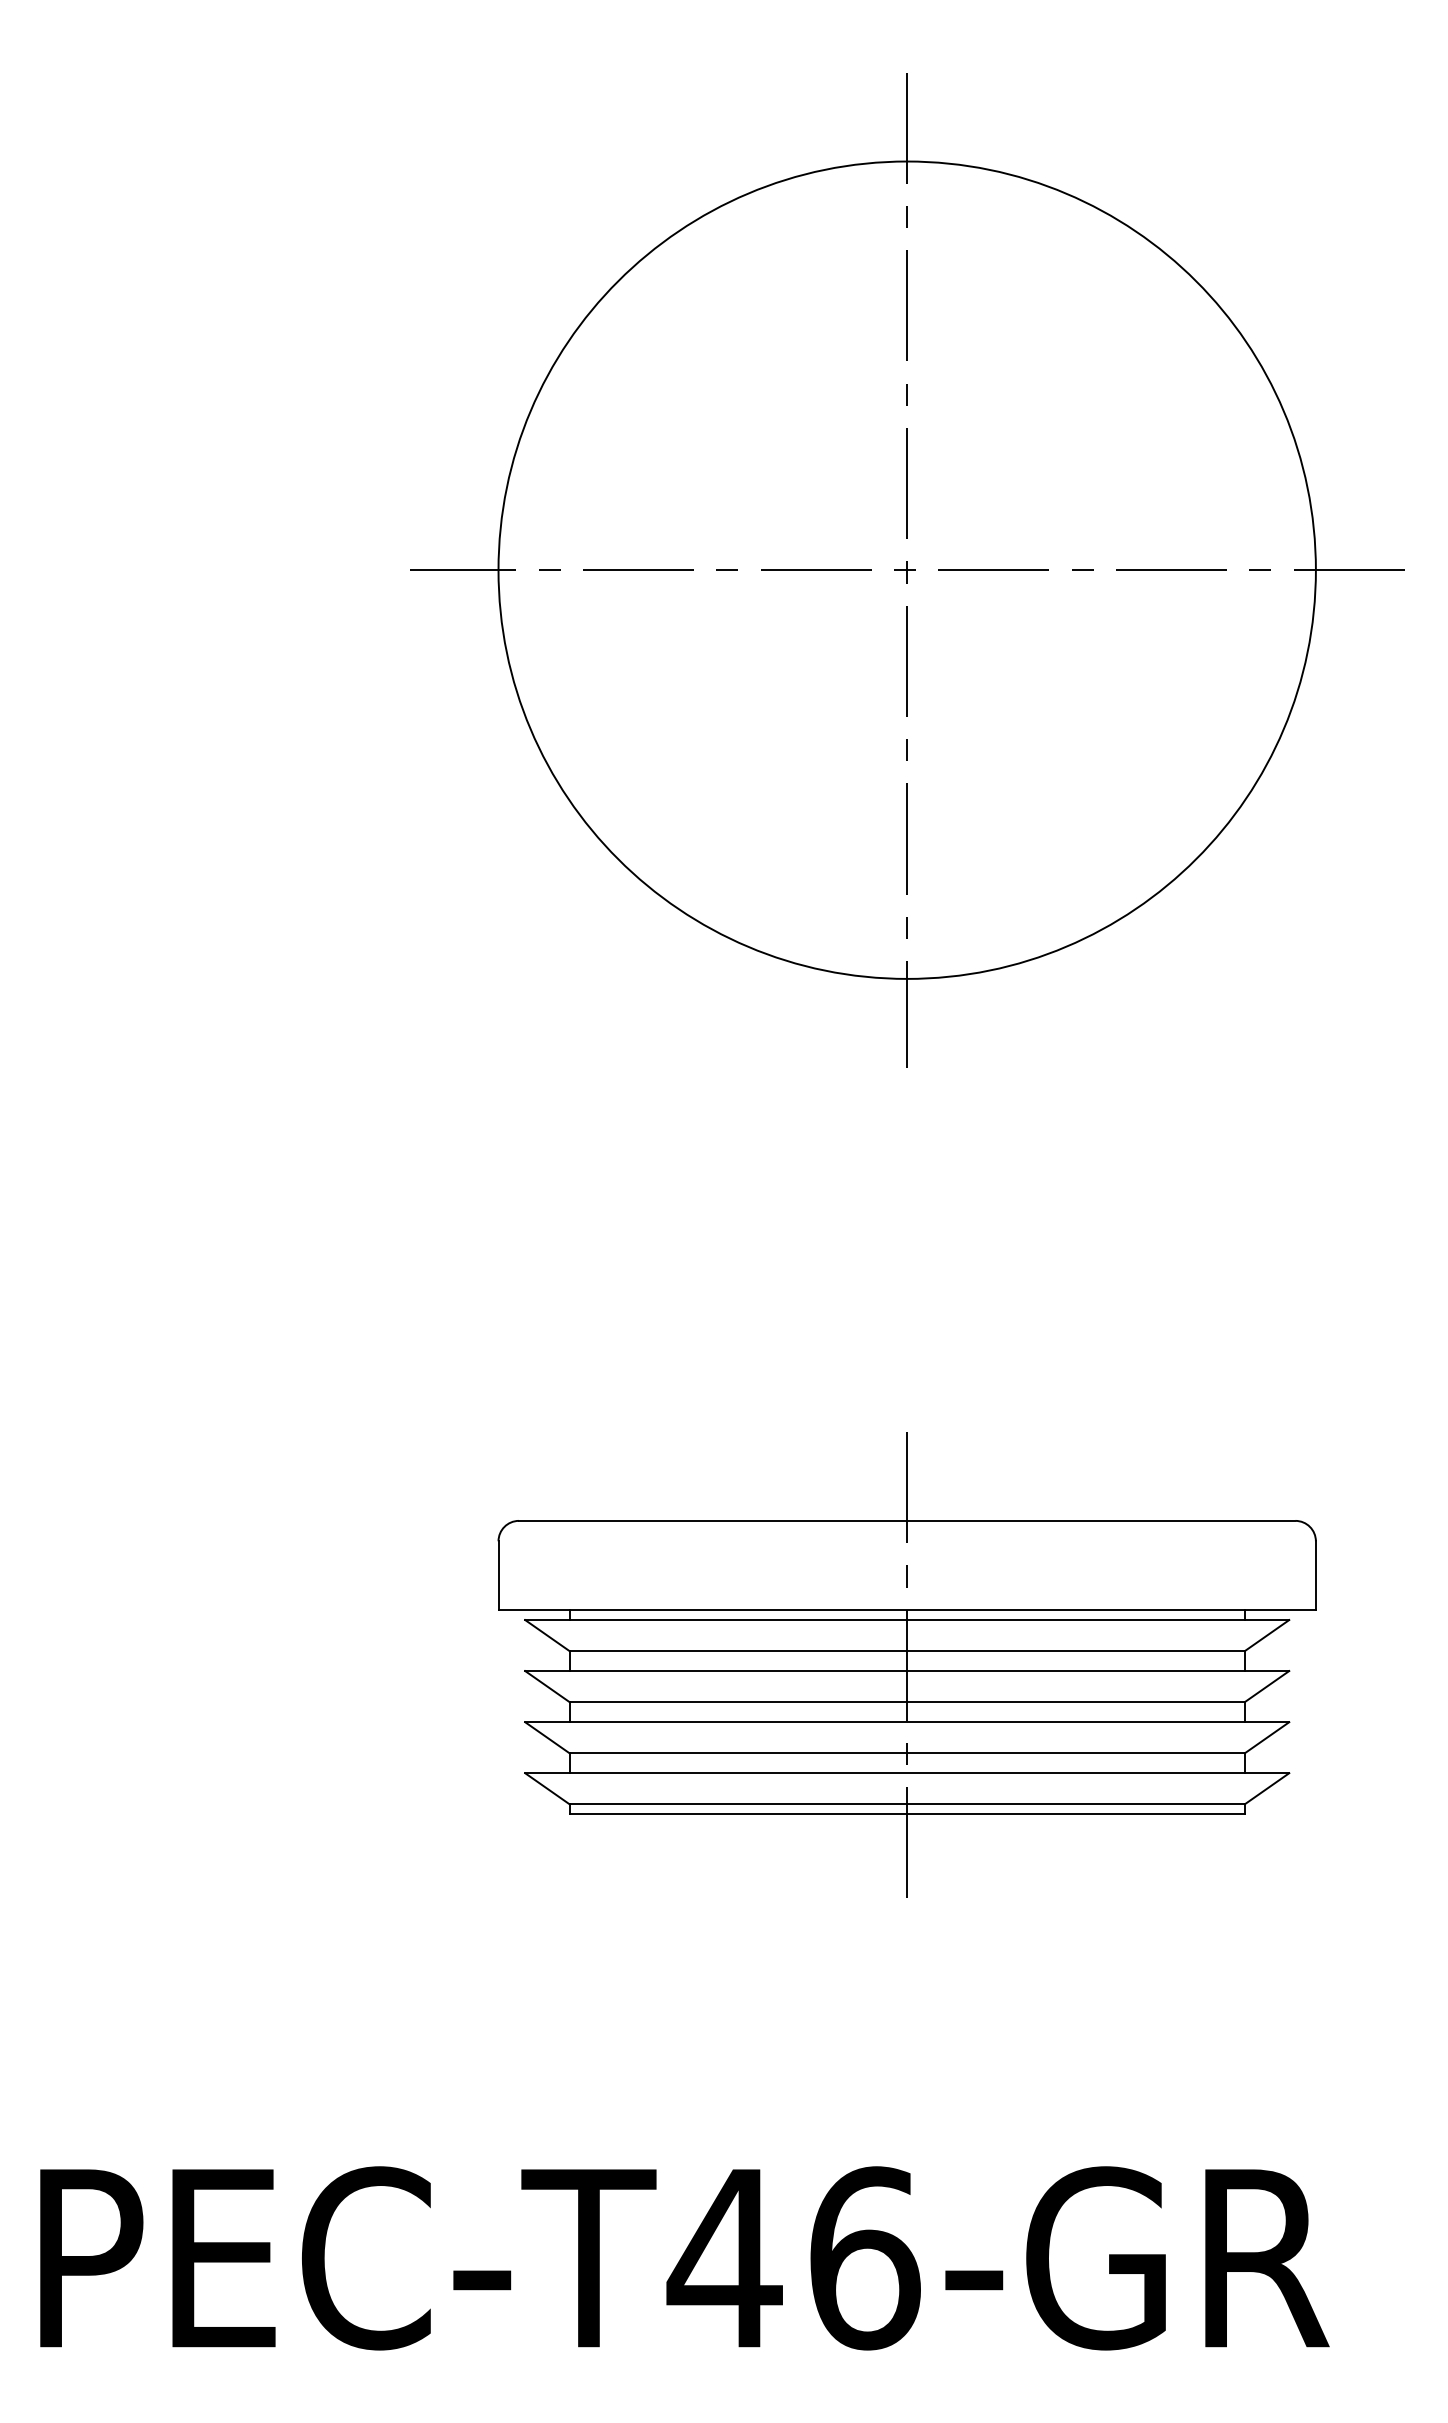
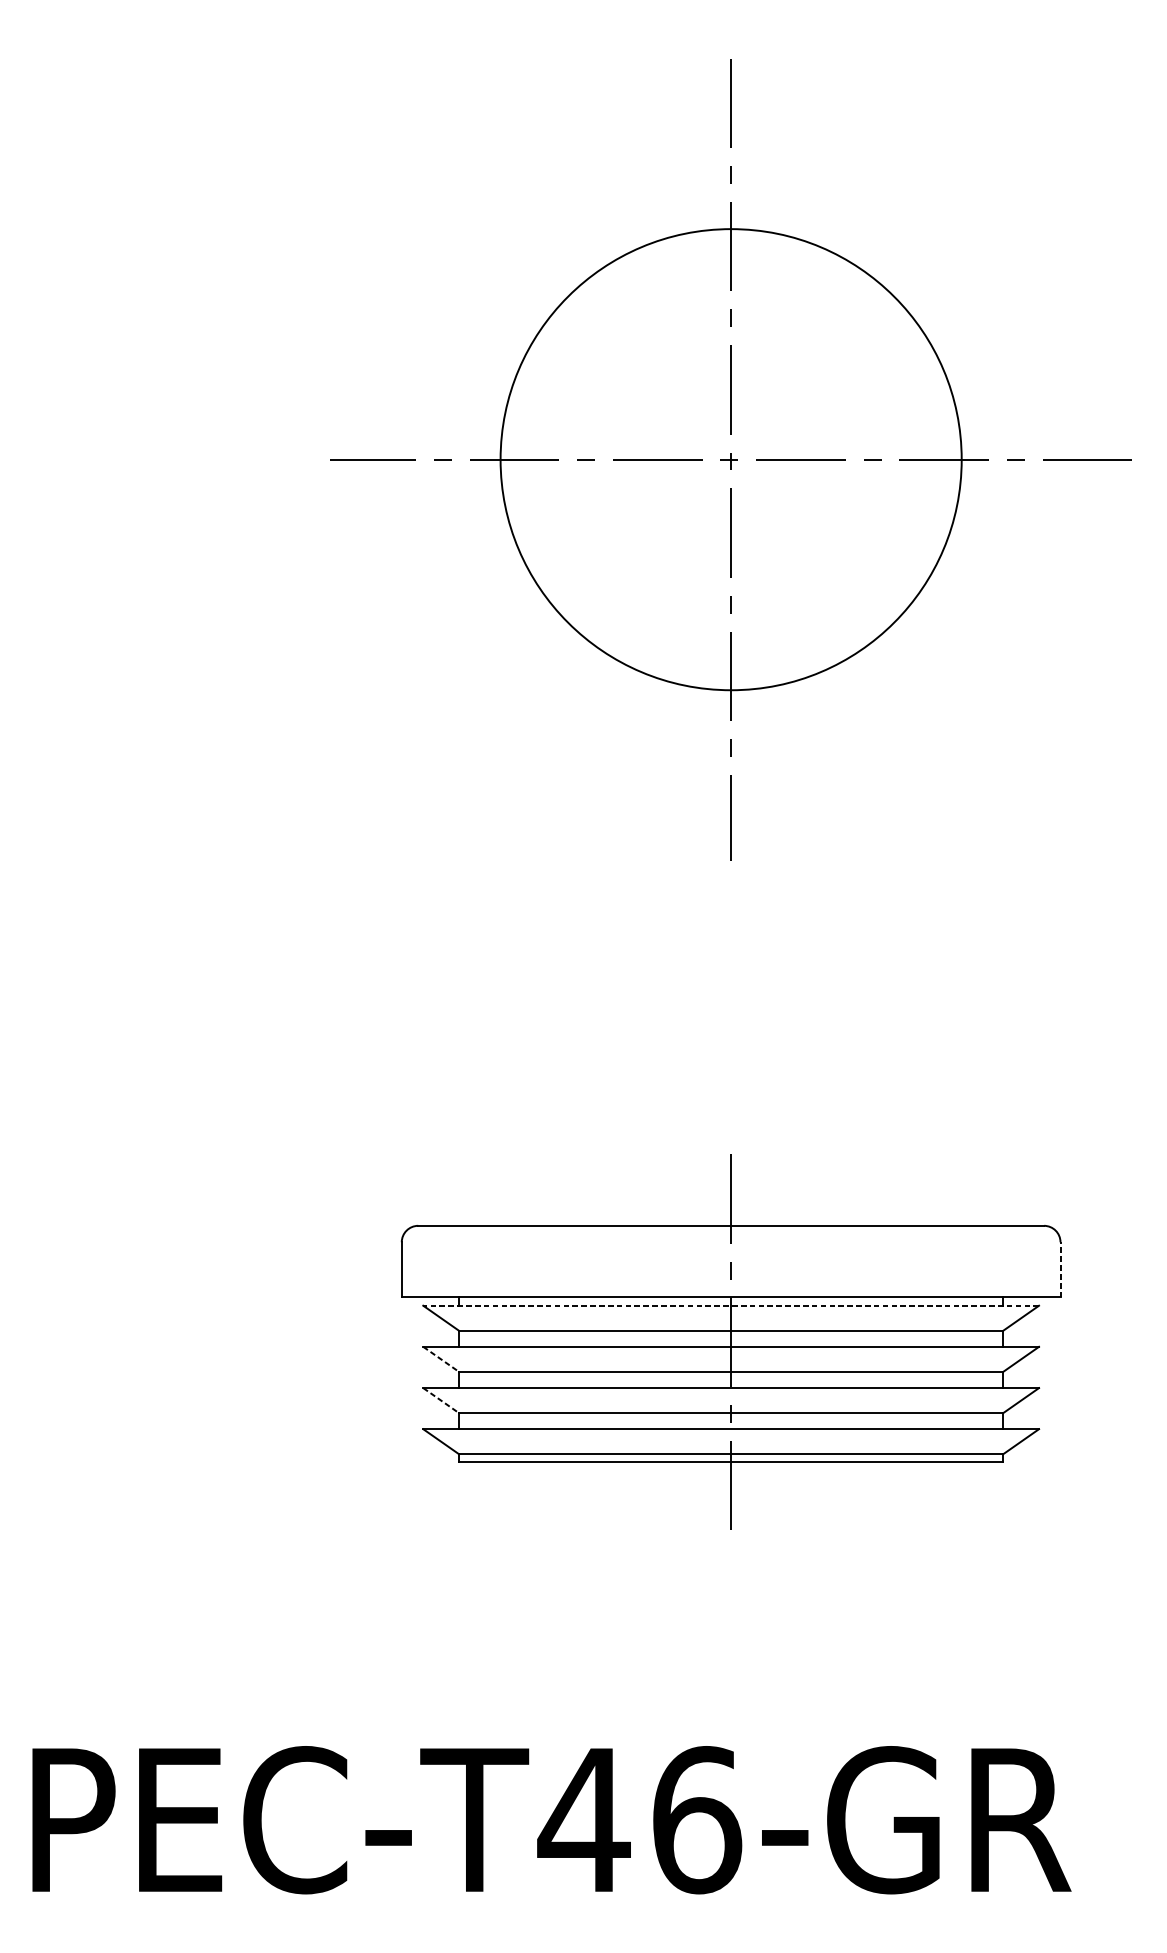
circle: (906, 569) -> (730, 459), size x0.7
line: (1315, 1575) -> (1060, 1269), solid -> dashed
line: (906, 1620) -> (730, 1306), solid -> dashed
line: (547, 1686) -> (441, 1359), solid -> dashed
line: (547, 1738) -> (441, 1401), solid -> dashed

